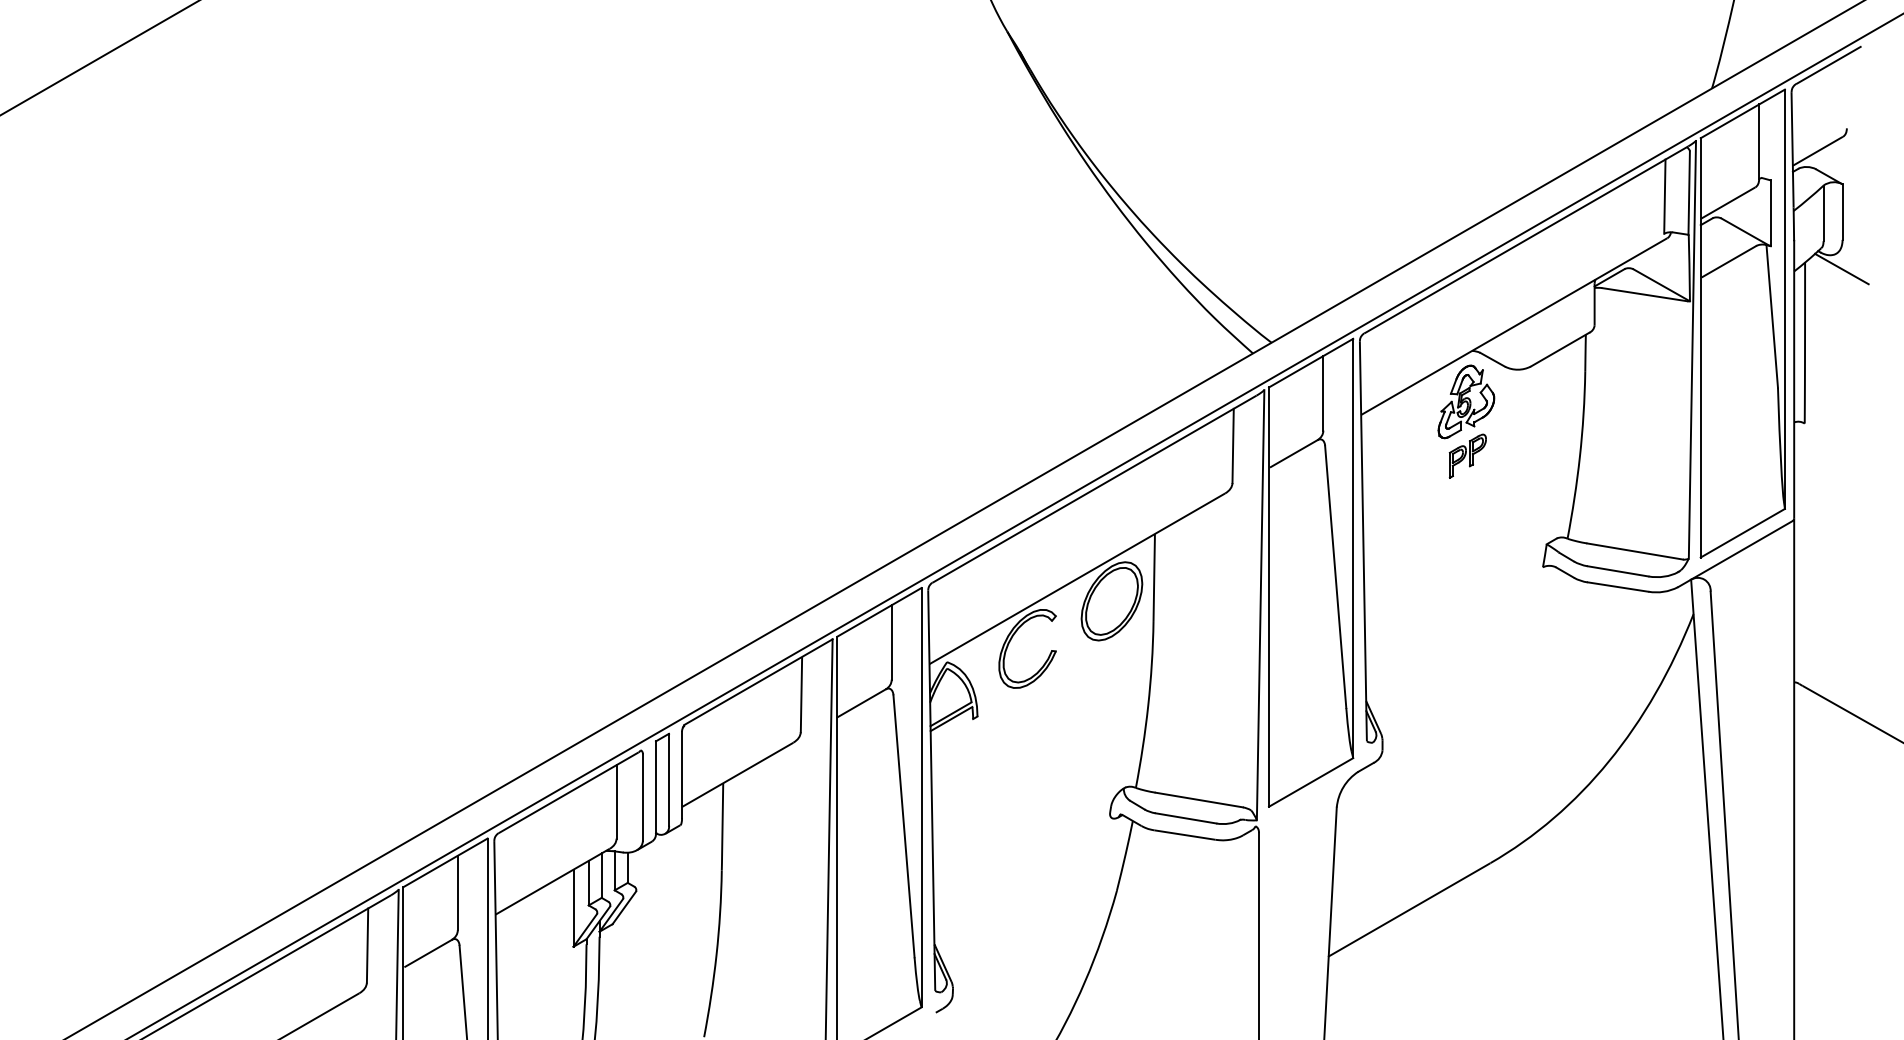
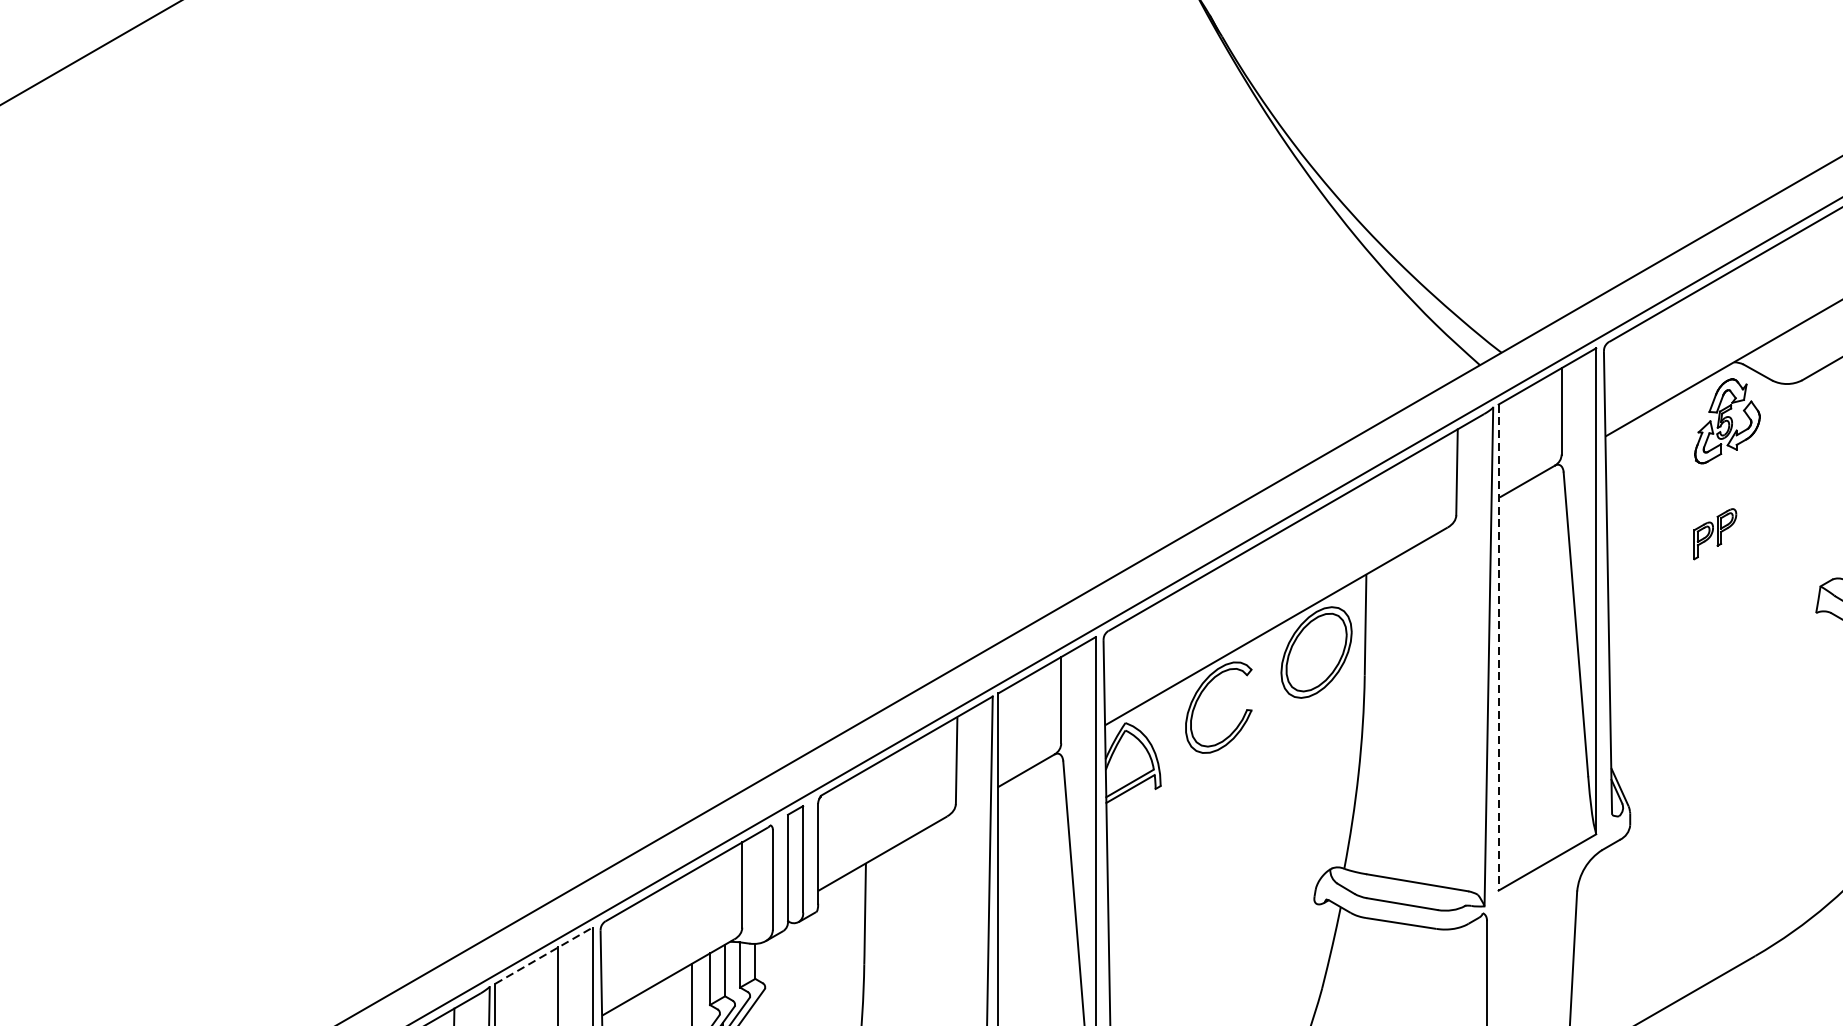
part: (1467, 455) -> (1714, 533), moved
line: (1269, 597) -> (1499, 648), solid -> dashed
line: (445, 862) -> (543, 955), solid -> dashed

